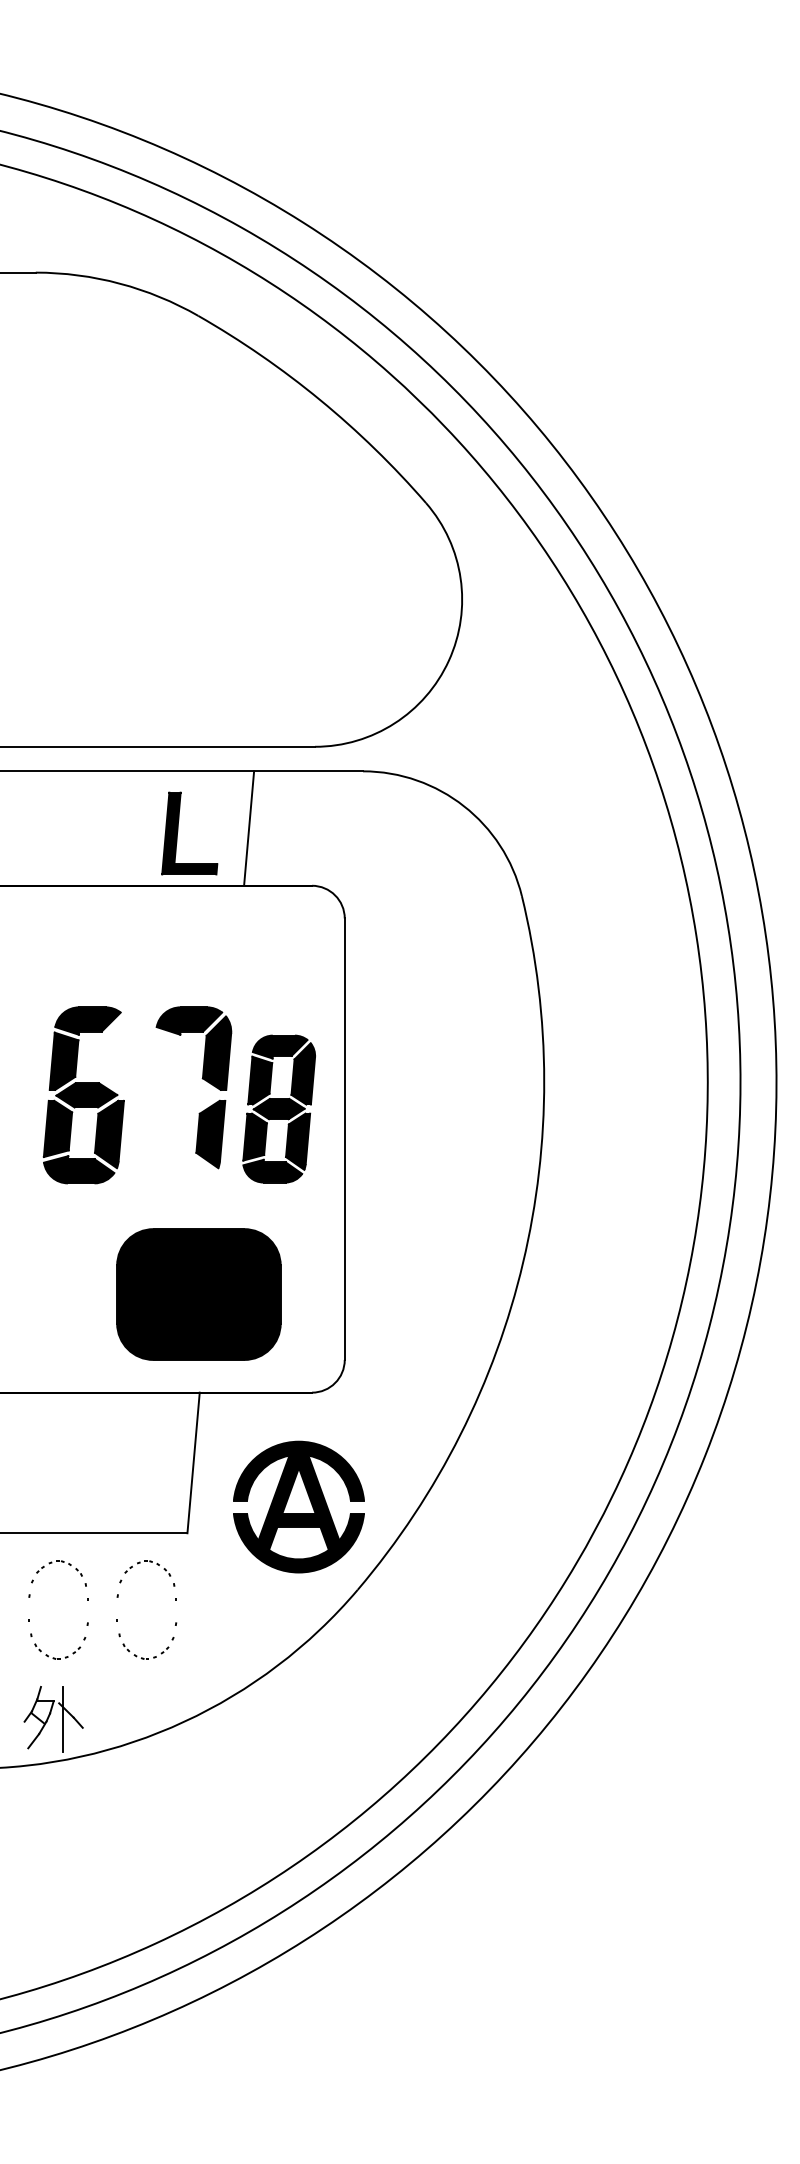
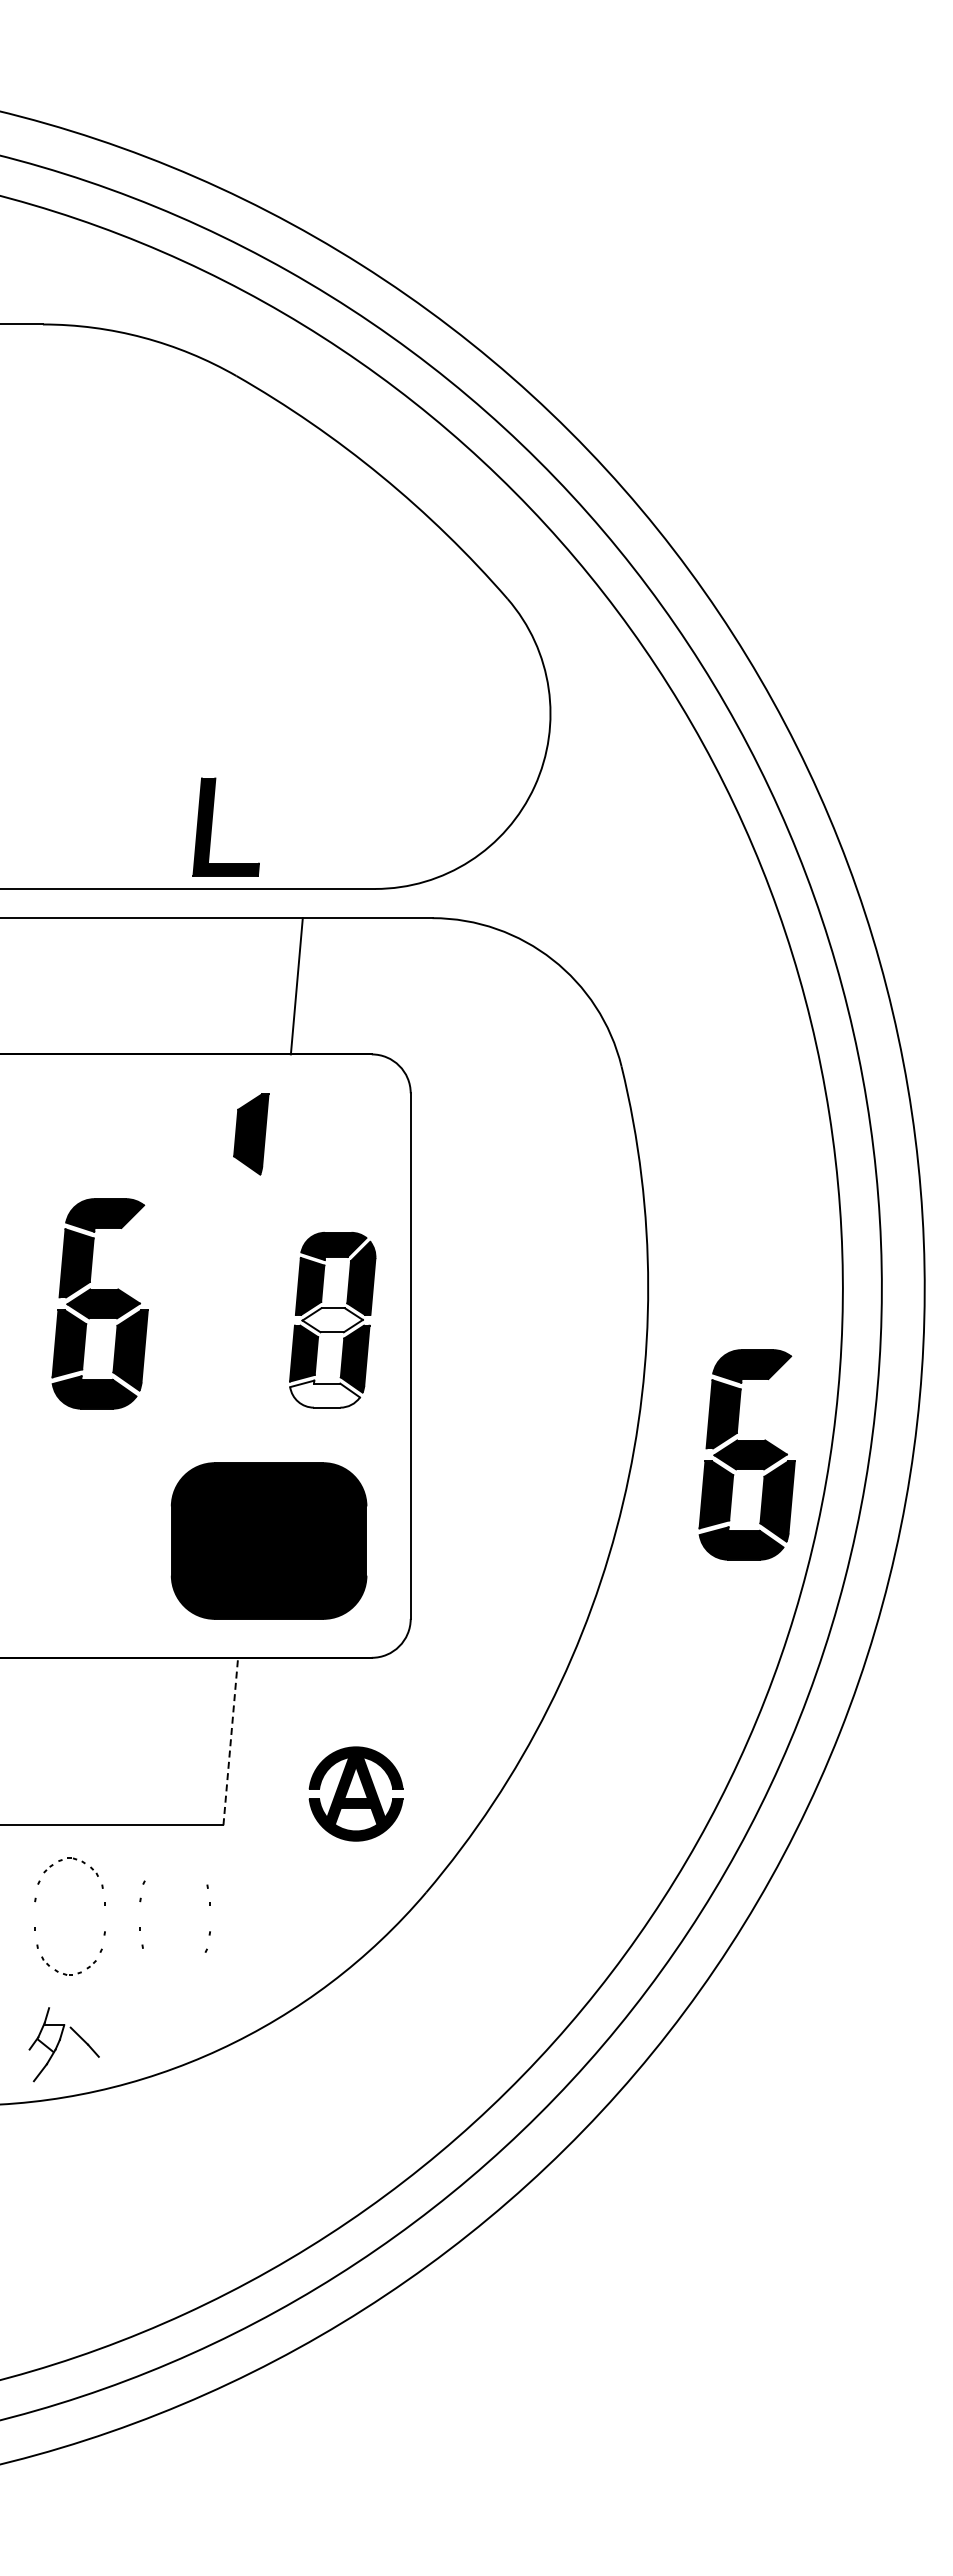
part: (178, 832) -> (212, 826), moved
part: (204, 1050) -> (243, 1250), removed
fill: (279, 1109) -> (332, 1320), removed
part: (211, 1134) -> (251, 1134), moved
fill: (273, 1170) -> (325, 1393), removed
part: (626, 1221) -> (746, 1454), added
part: (198, 1294) -> (268, 1540), moved
line: (193, 1462) -> (230, 1741), solid -> dashed
part: (298, 1506) -> (355, 1793), size x0.6
part: (149, 1562) -> (178, 1859), removed
part: (143, 1657) -> (171, 1973), removed
line: (63, 1719) -> (75, 2047), removed

